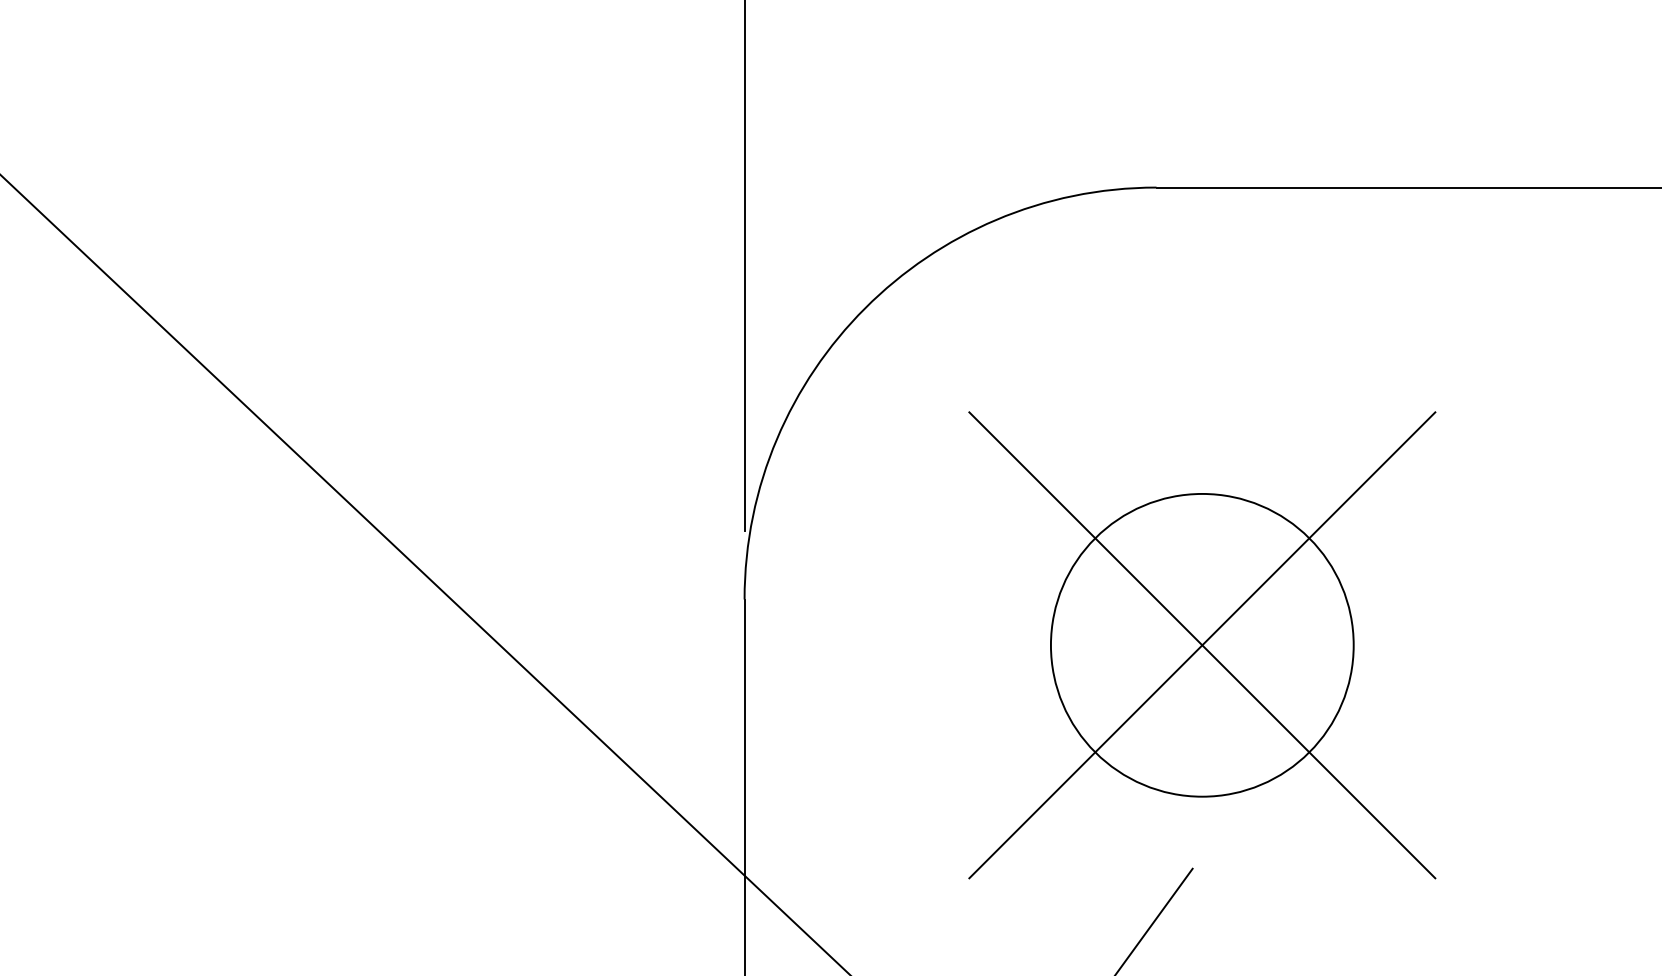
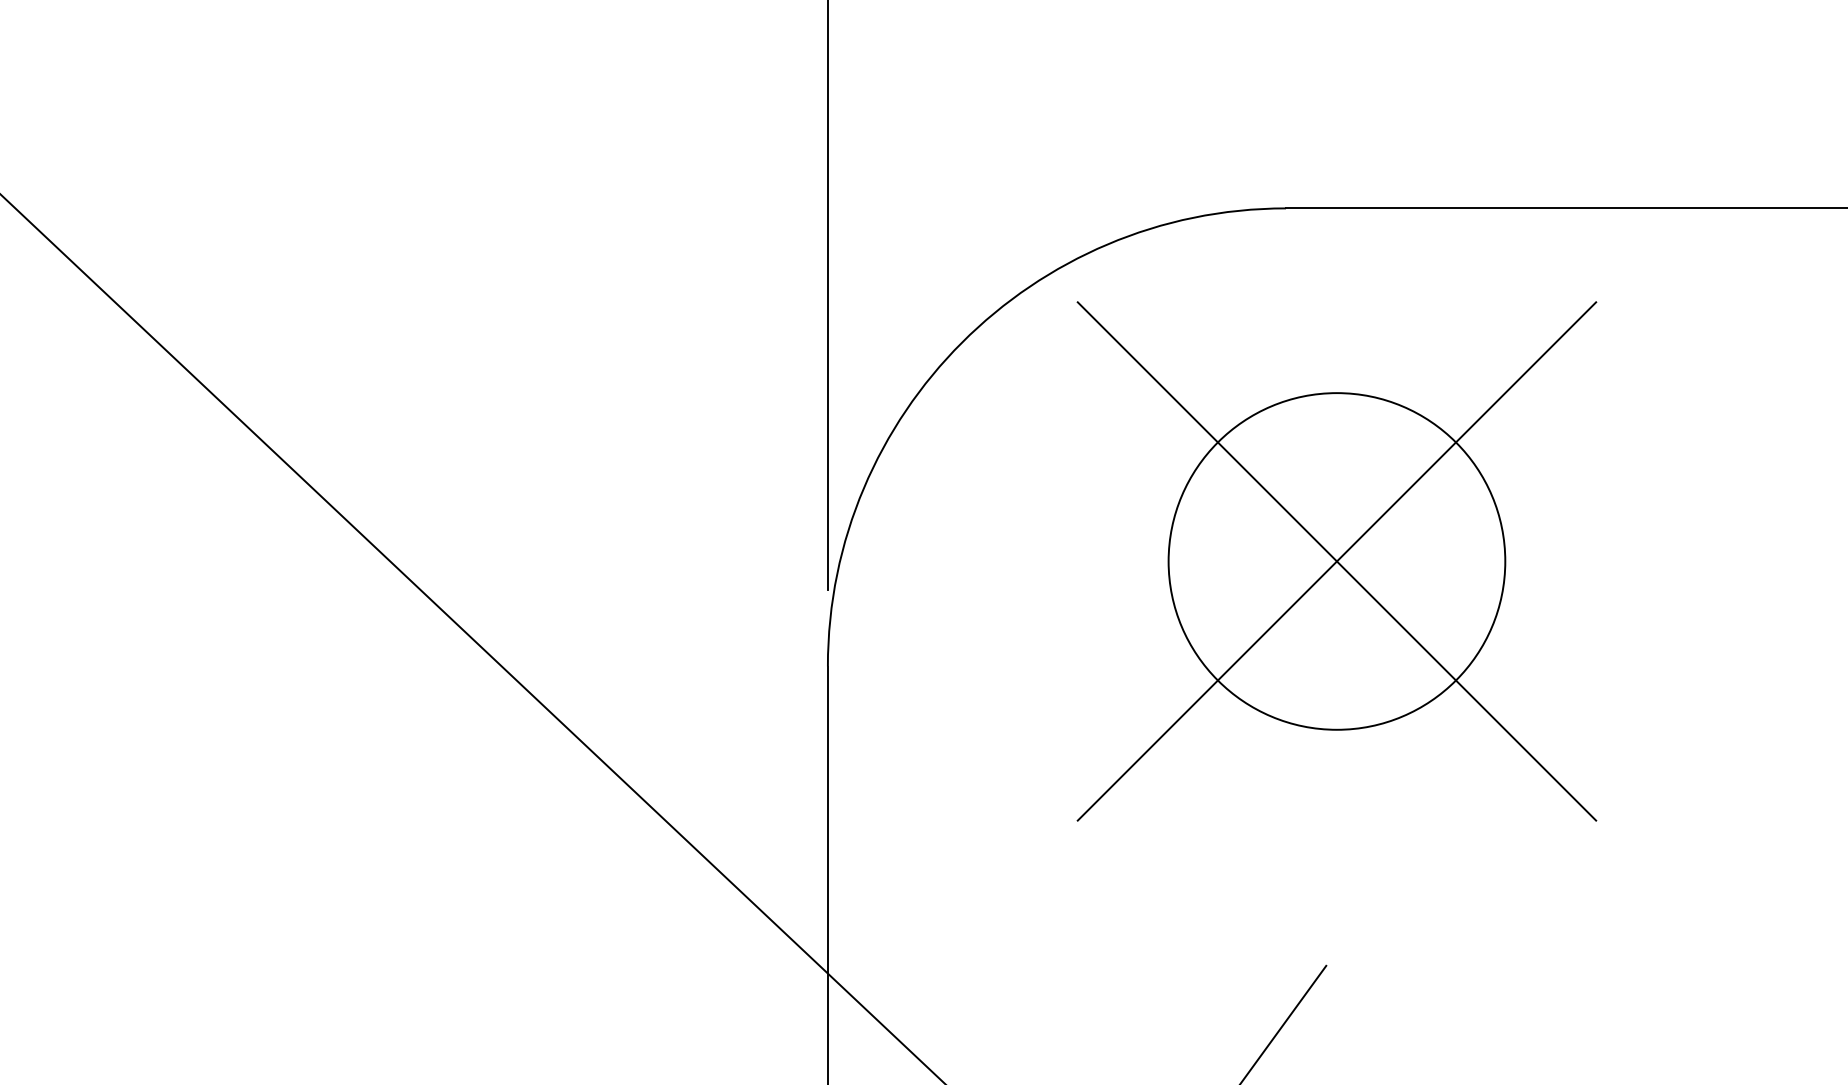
part: (1201, 645) -> (1336, 561), moved

